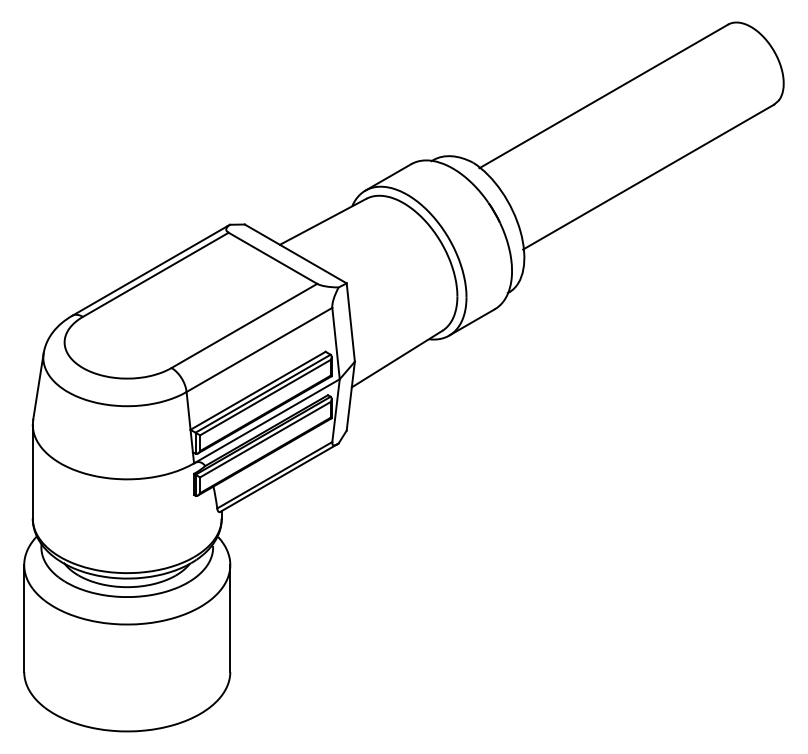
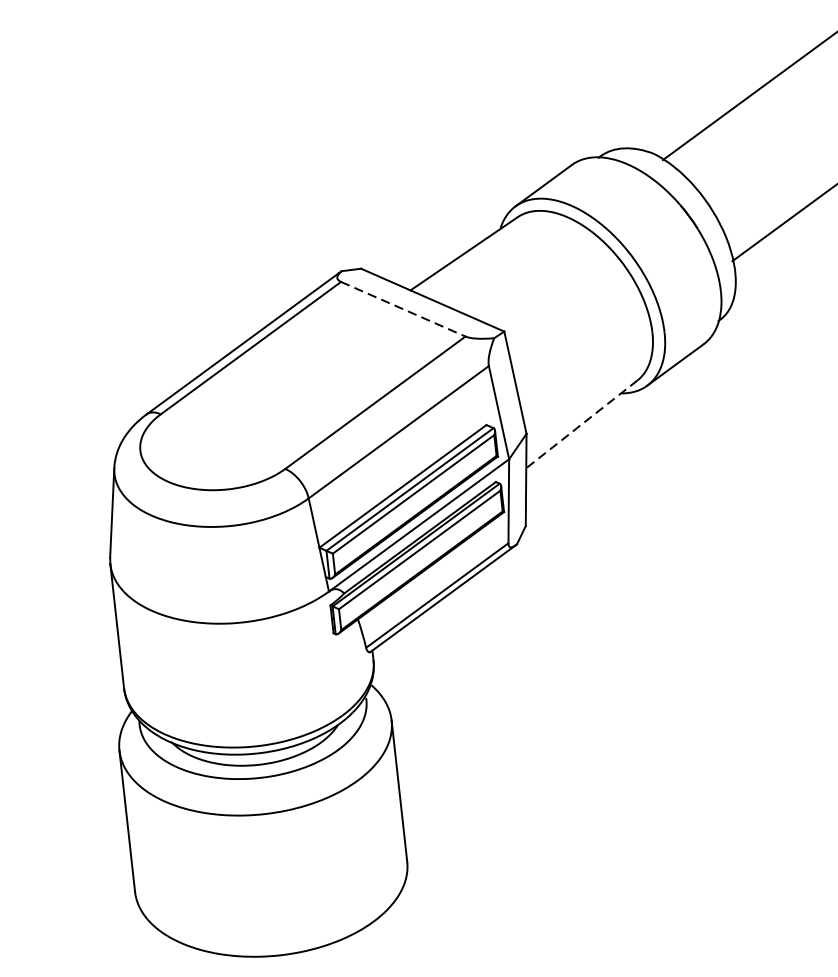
line: (273, 258) -> (404, 309), solid -> dashed
line: (396, 359) -> (581, 424), solid -> dashed

